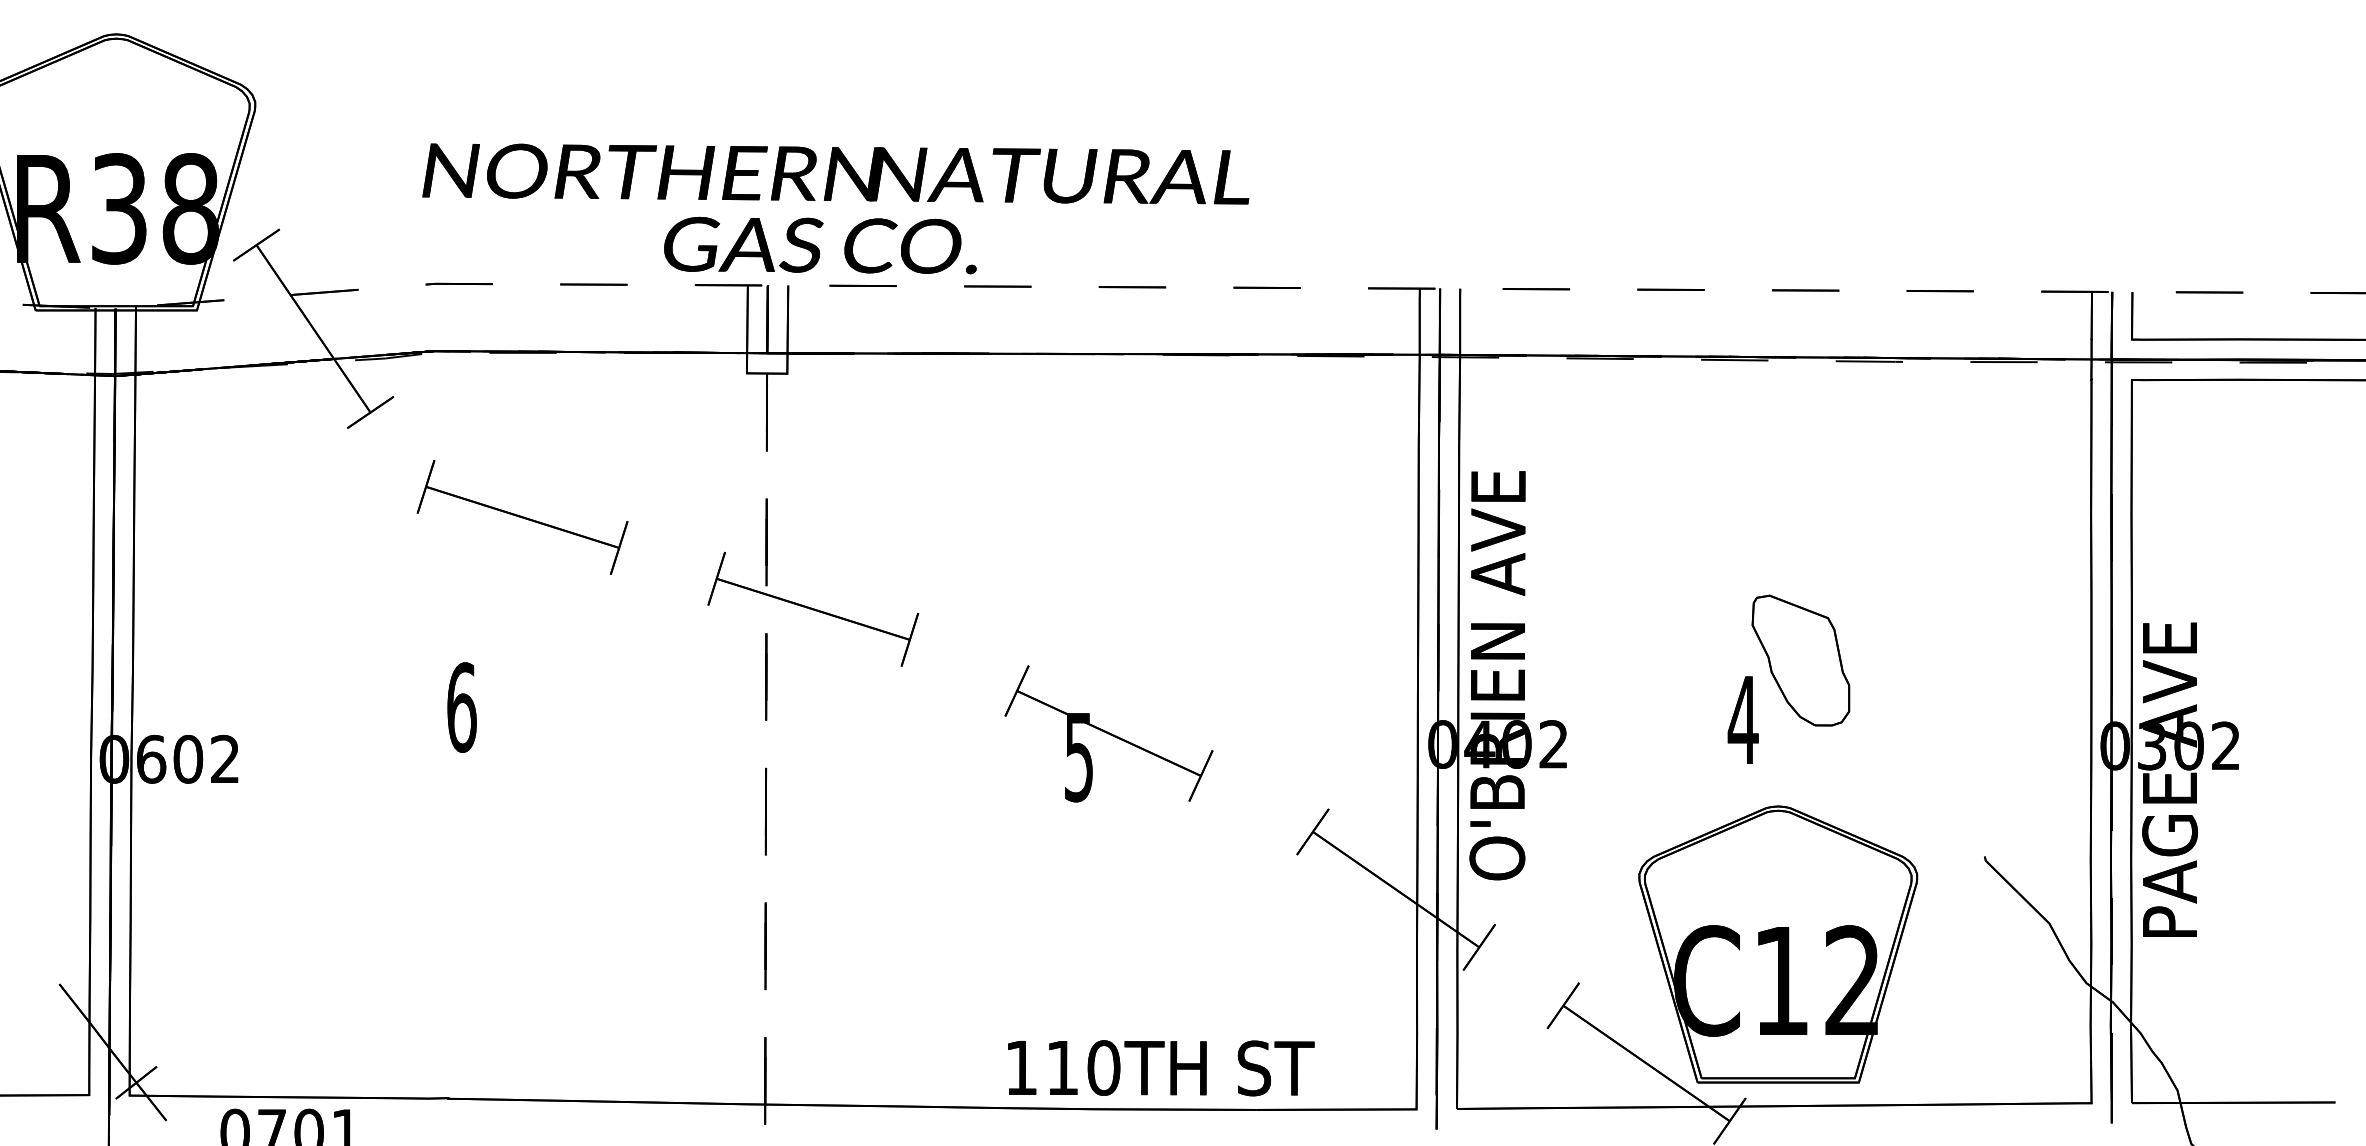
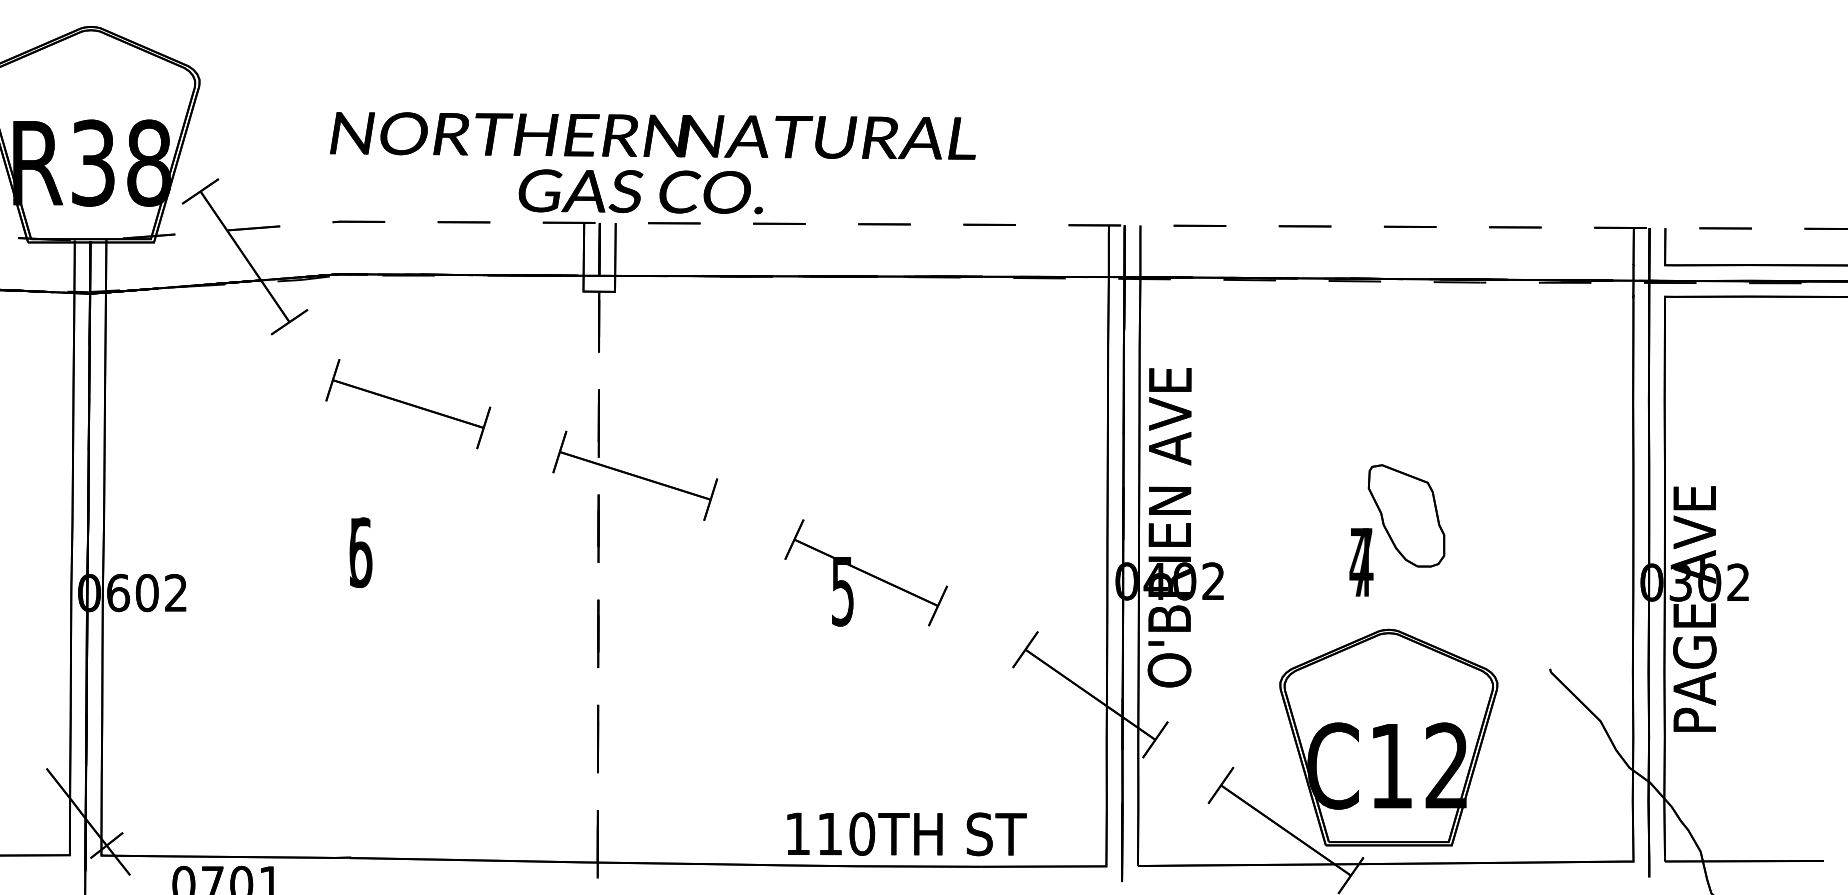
text: (461, 707) -> (360, 552), 6 -> 5
text: (1742, 719) -> (1360, 561), 4 -> 7

